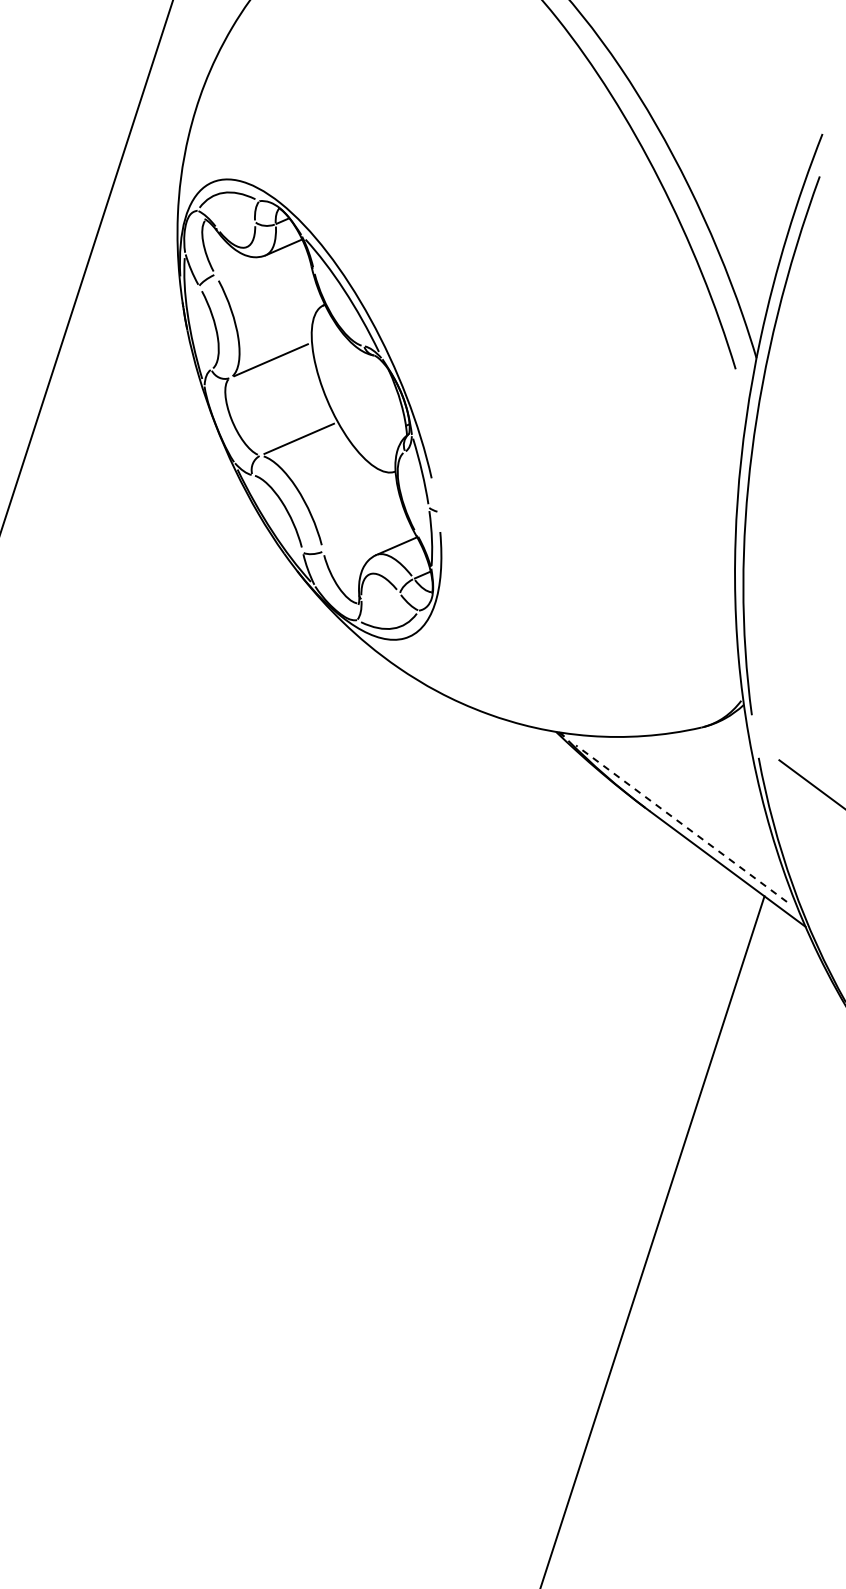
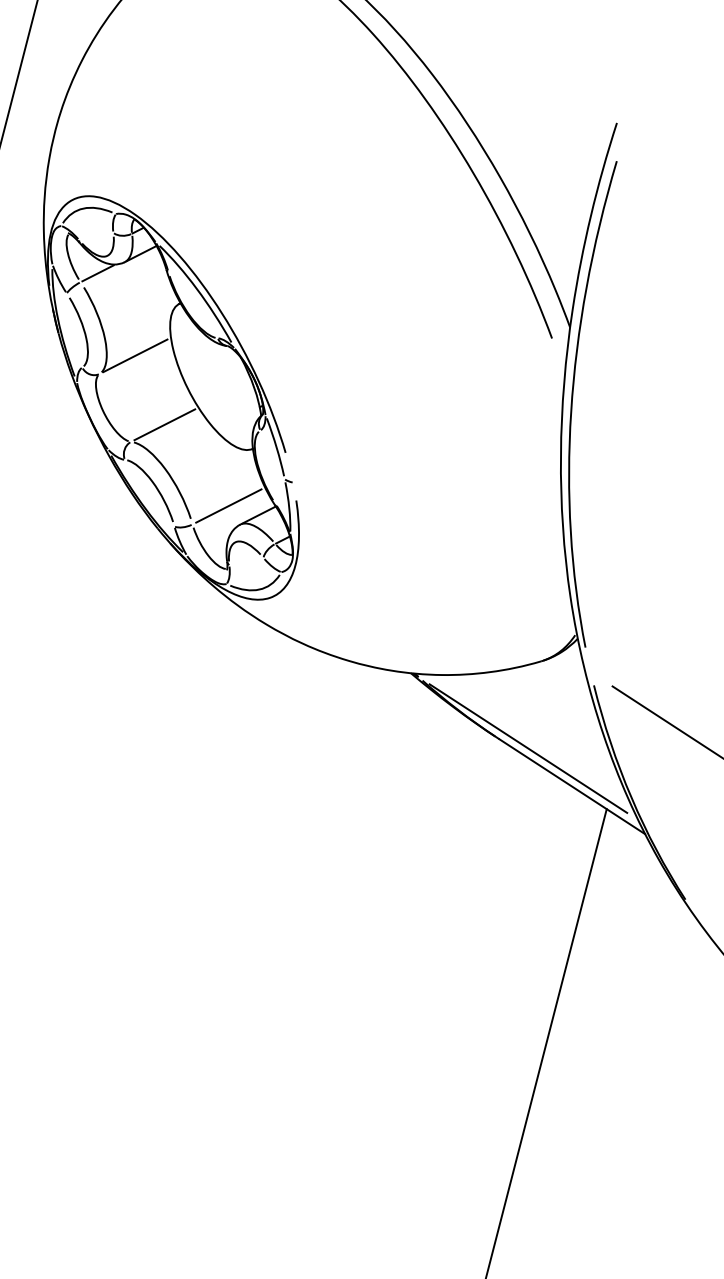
line: (235, 265) -> (98, 272), added
line: (364, 533) -> (228, 506), added
line: (681, 823) -> (528, 748), dashed -> solid

